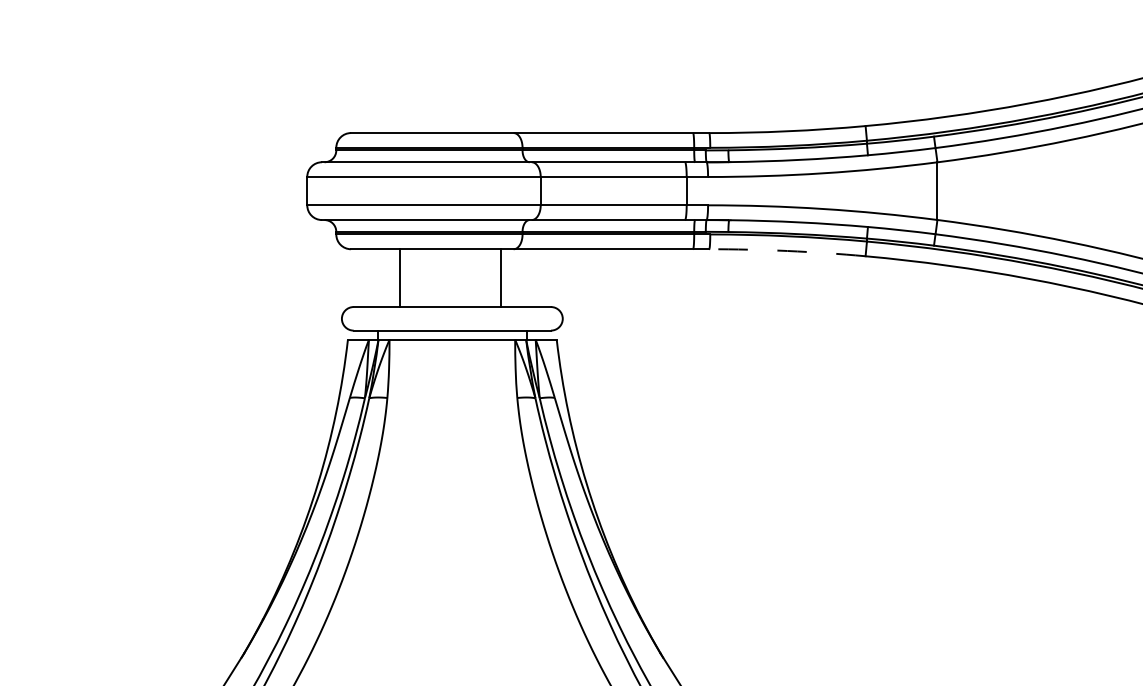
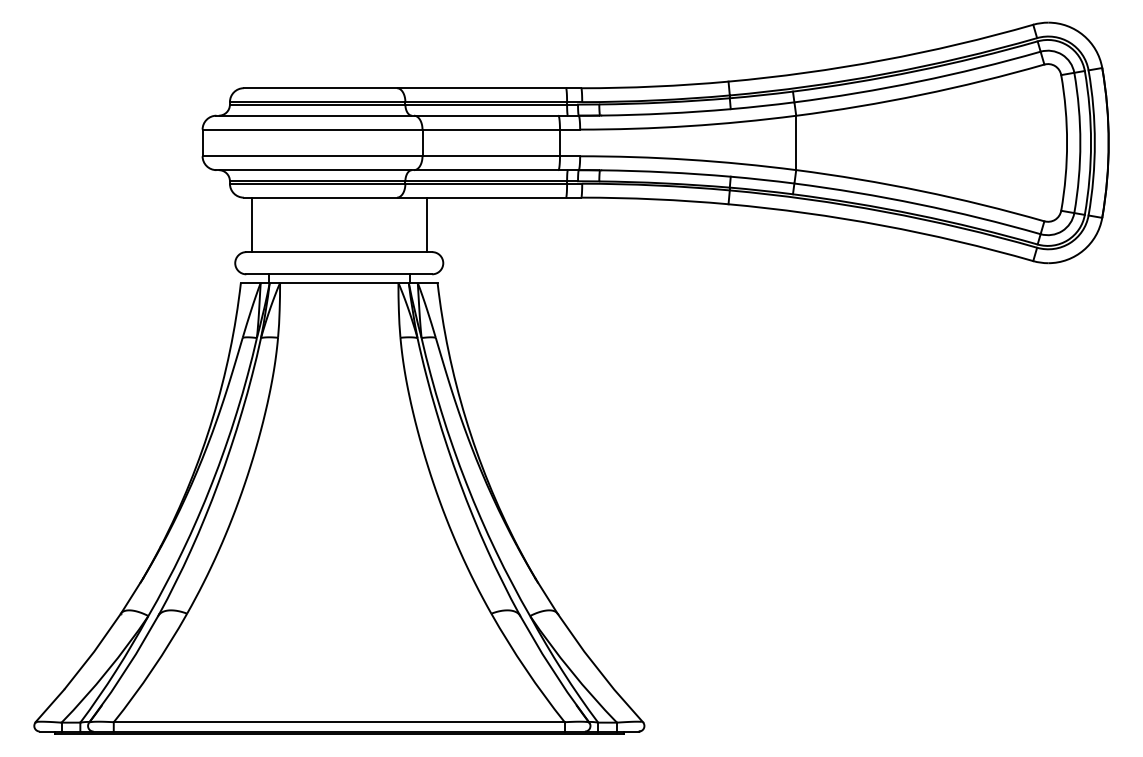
arc: (787, 251) -> (654, 199), dashed -> solid
line: (399, 277) -> (251, 224), moved
line: (500, 277) -> (426, 224), moved

